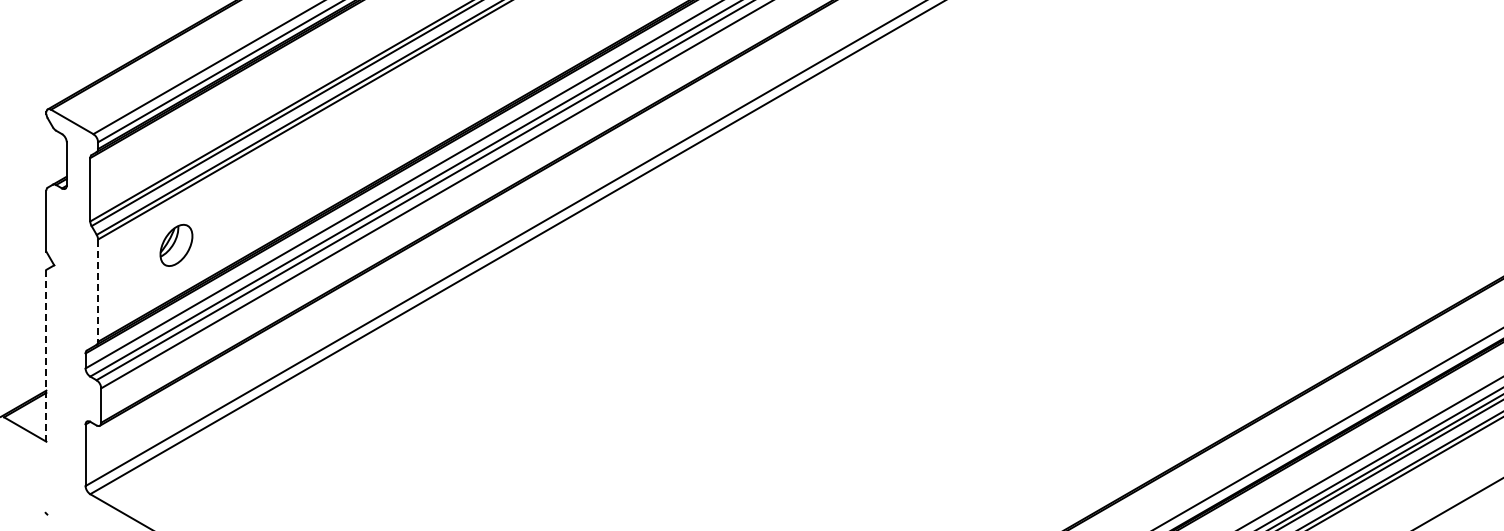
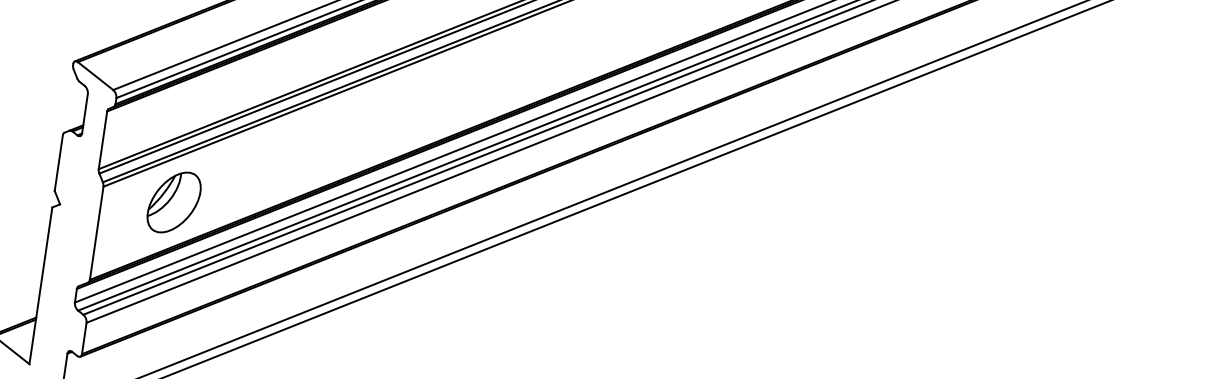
part: (176, 245) -> (174, 202), size x1.67
line: (98, 291) -> (96, 234), dashed -> solid
line: (46, 355) -> (41, 285), dashed -> solid

